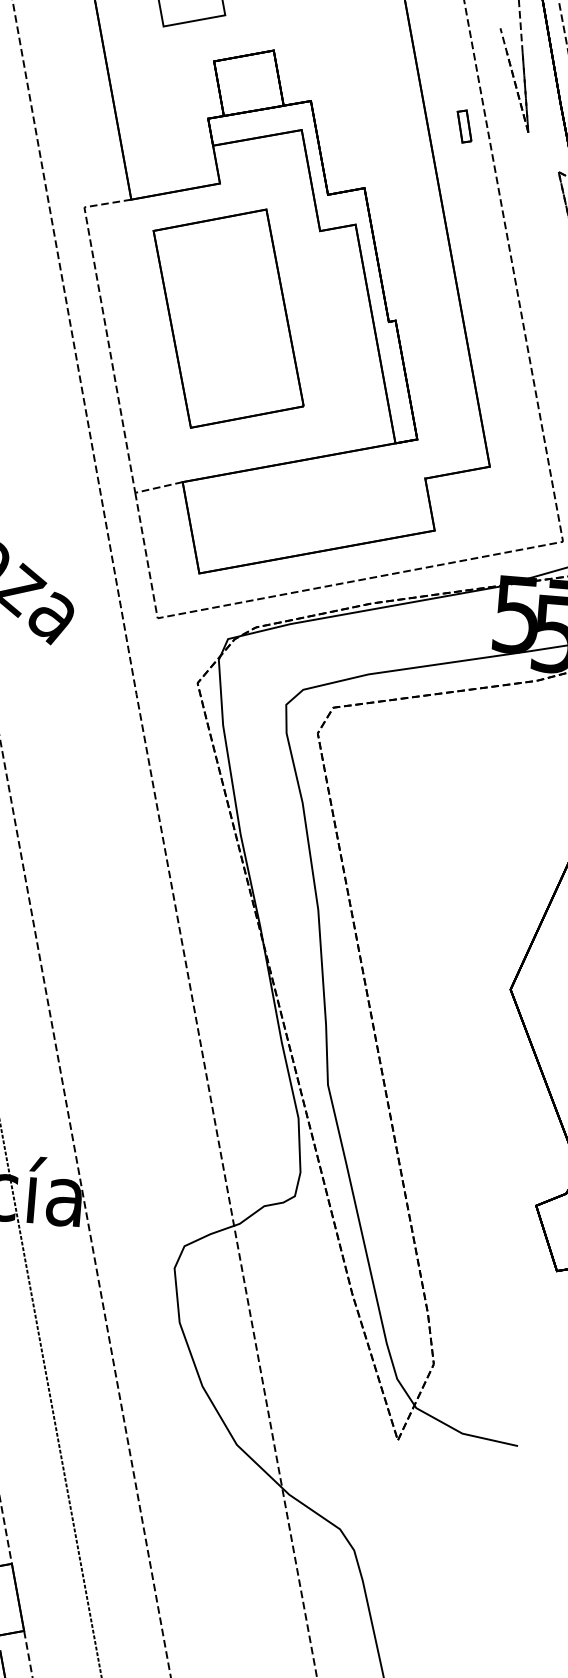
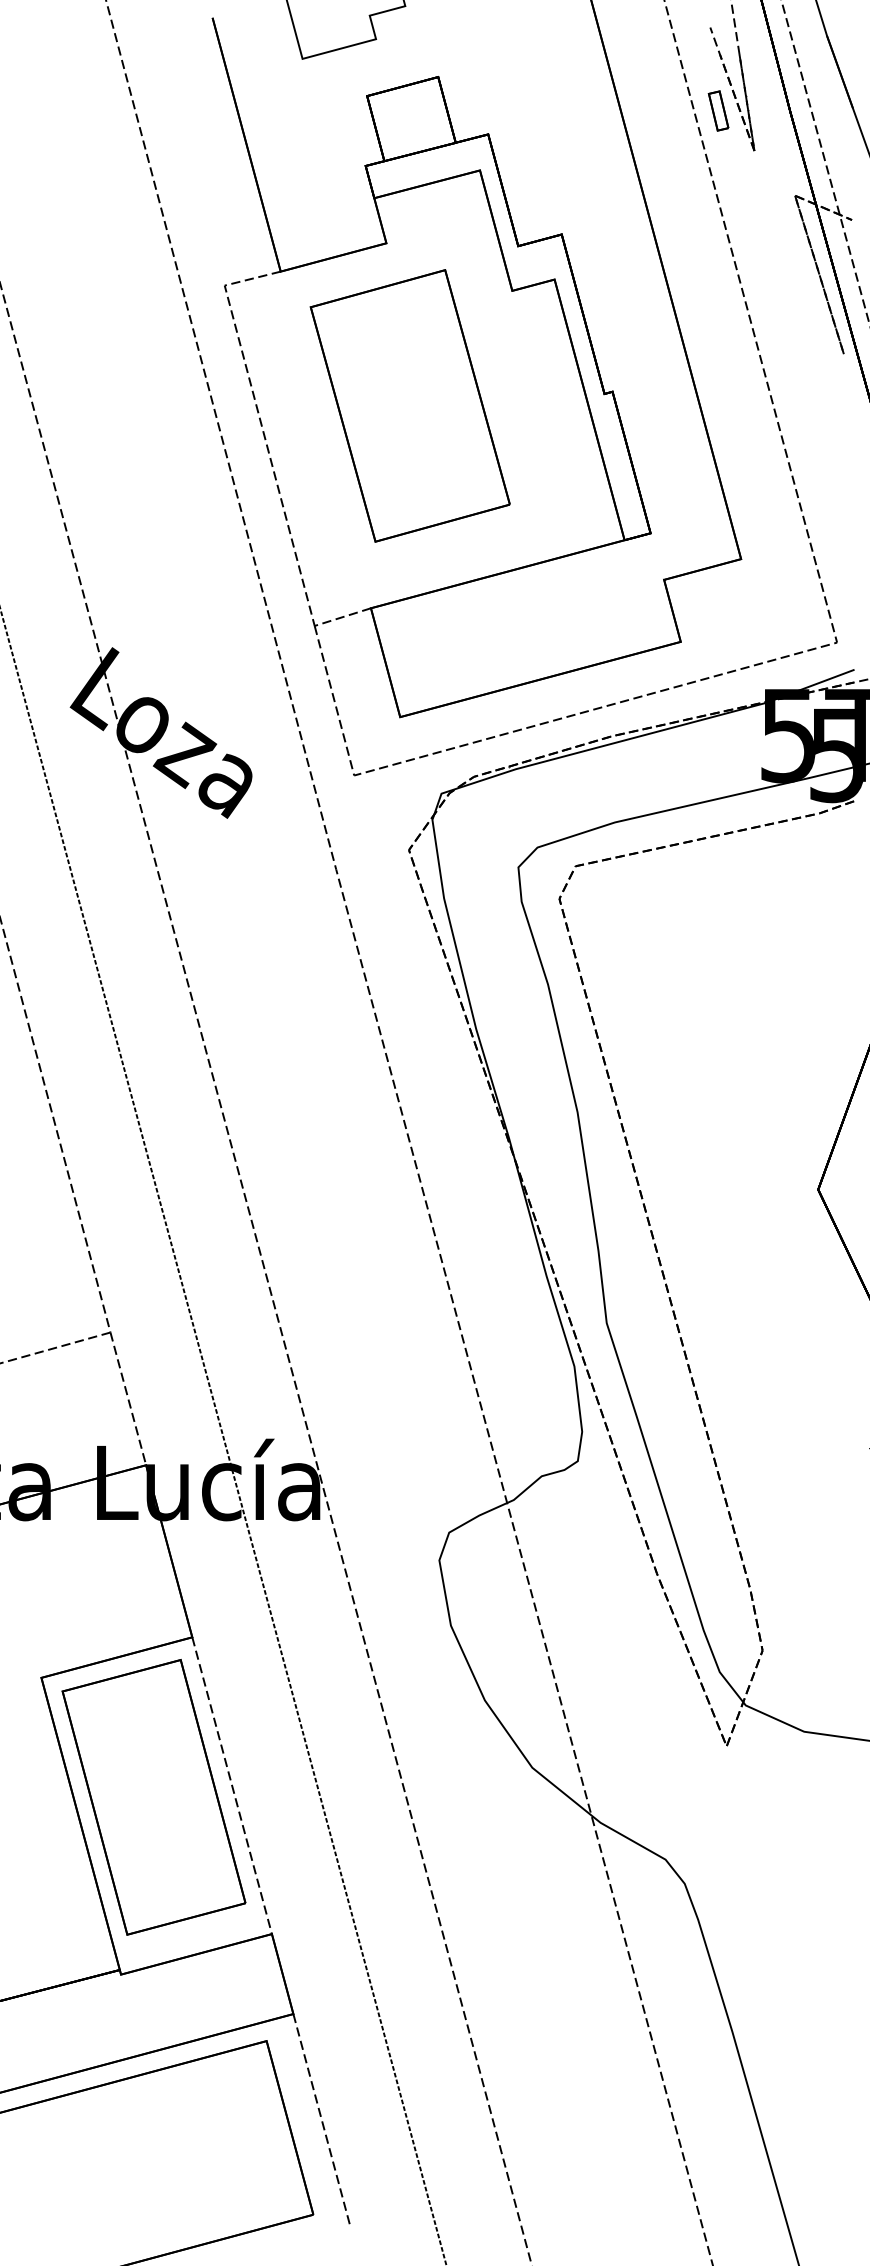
part: (464, 126) -> (718, 110), moved

